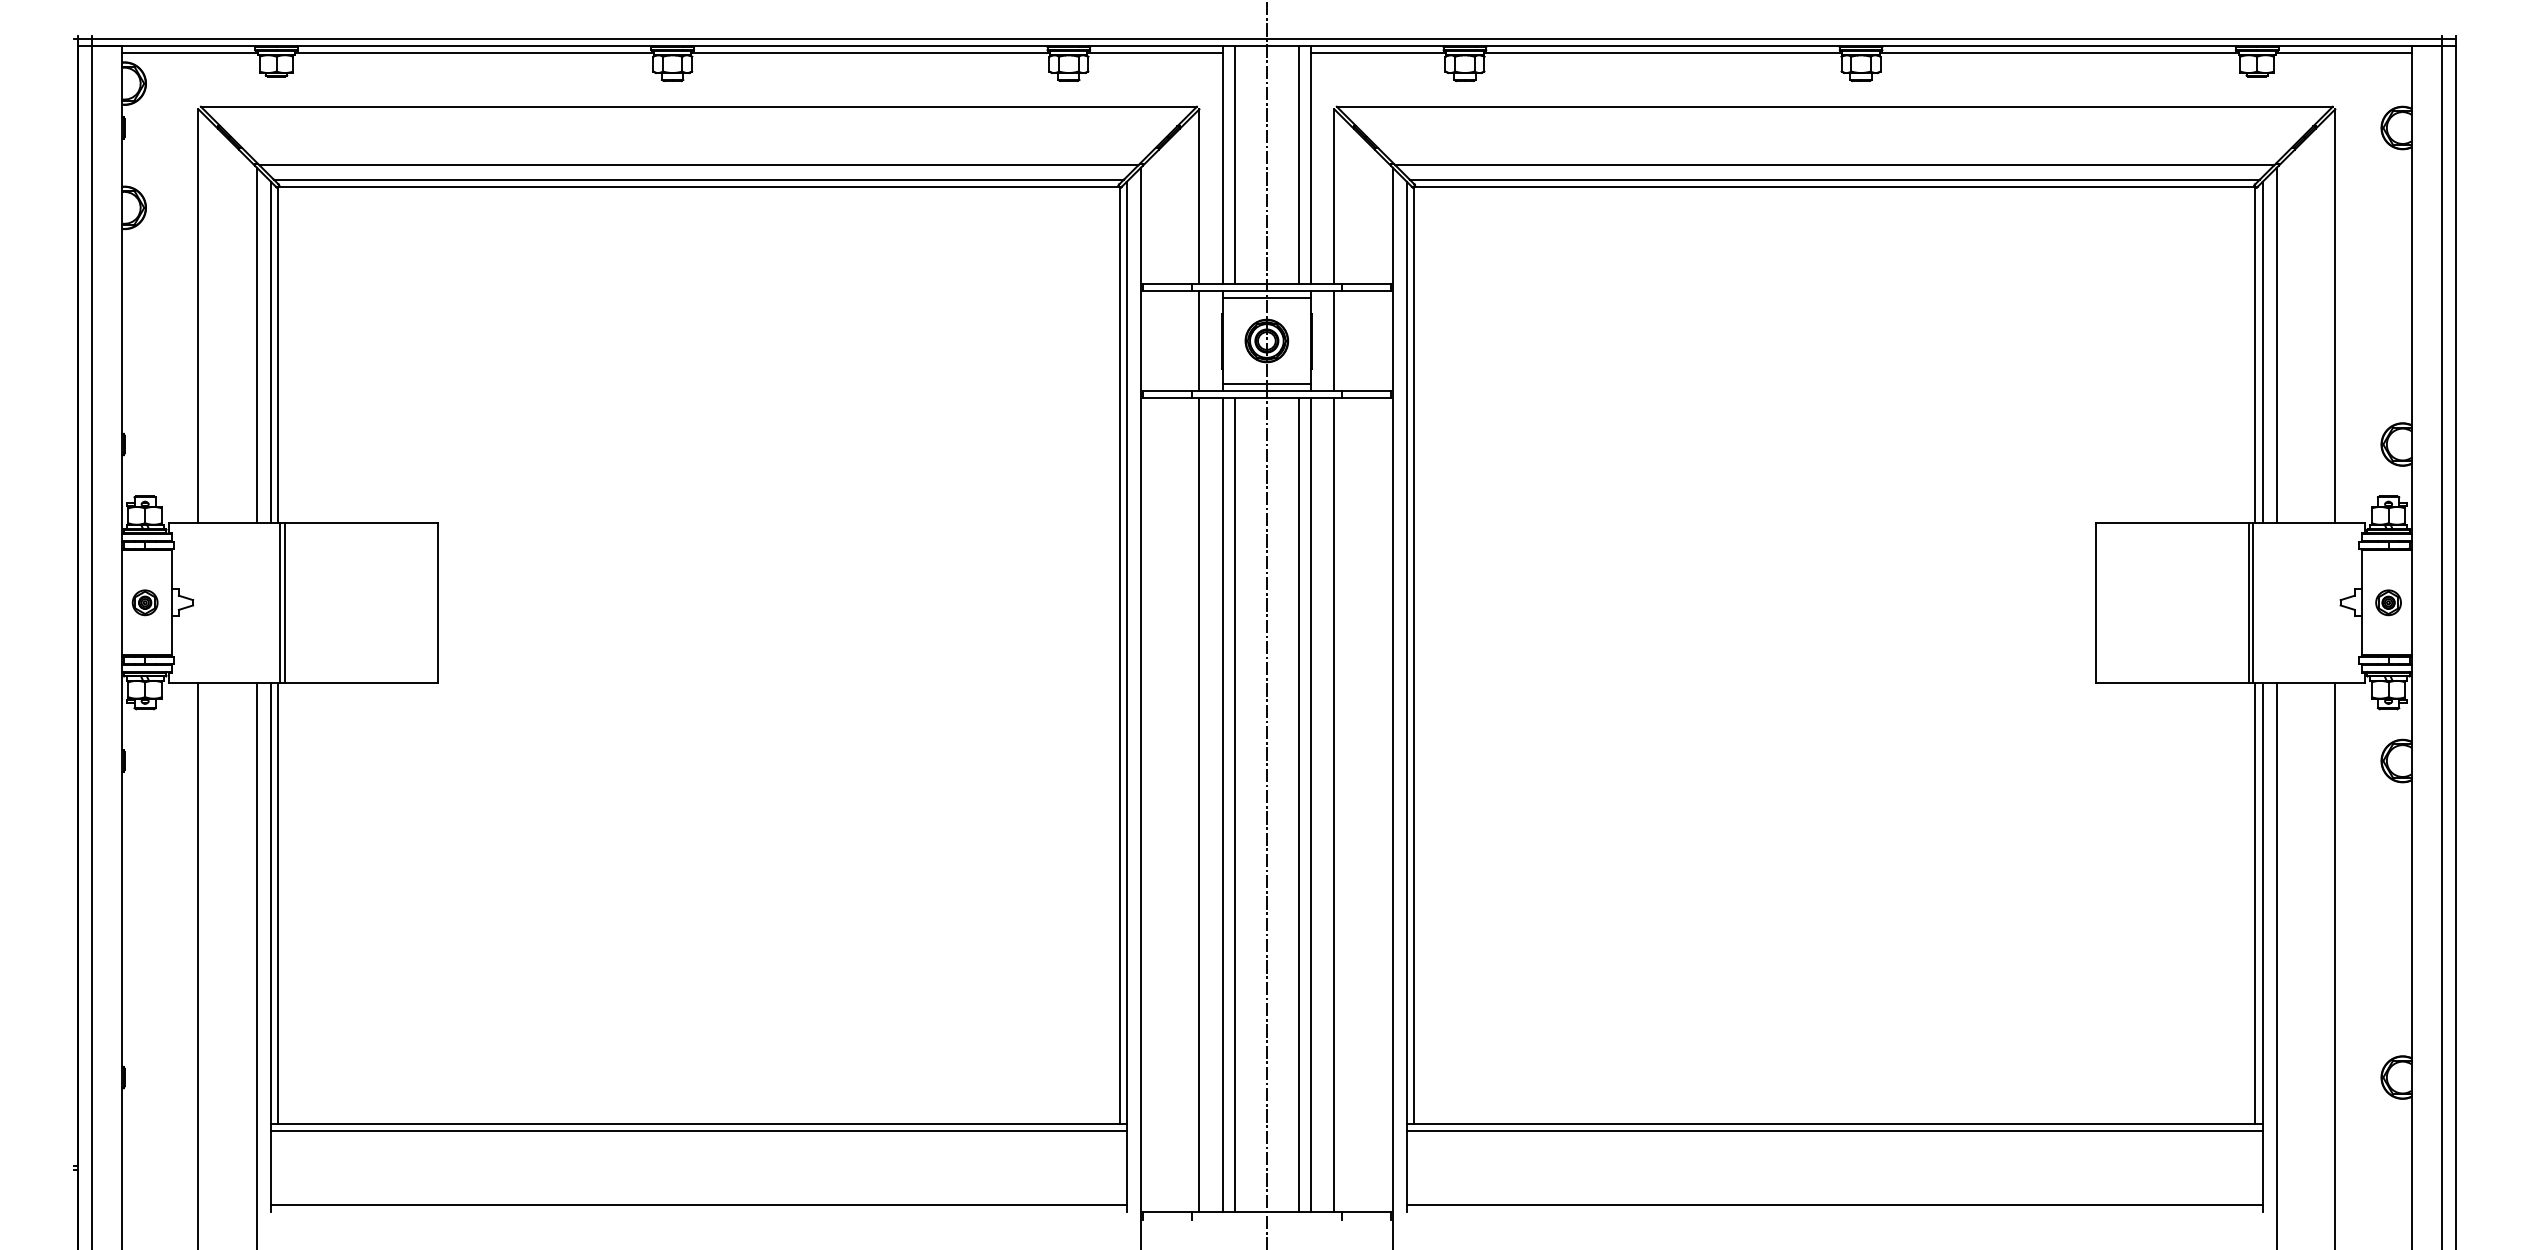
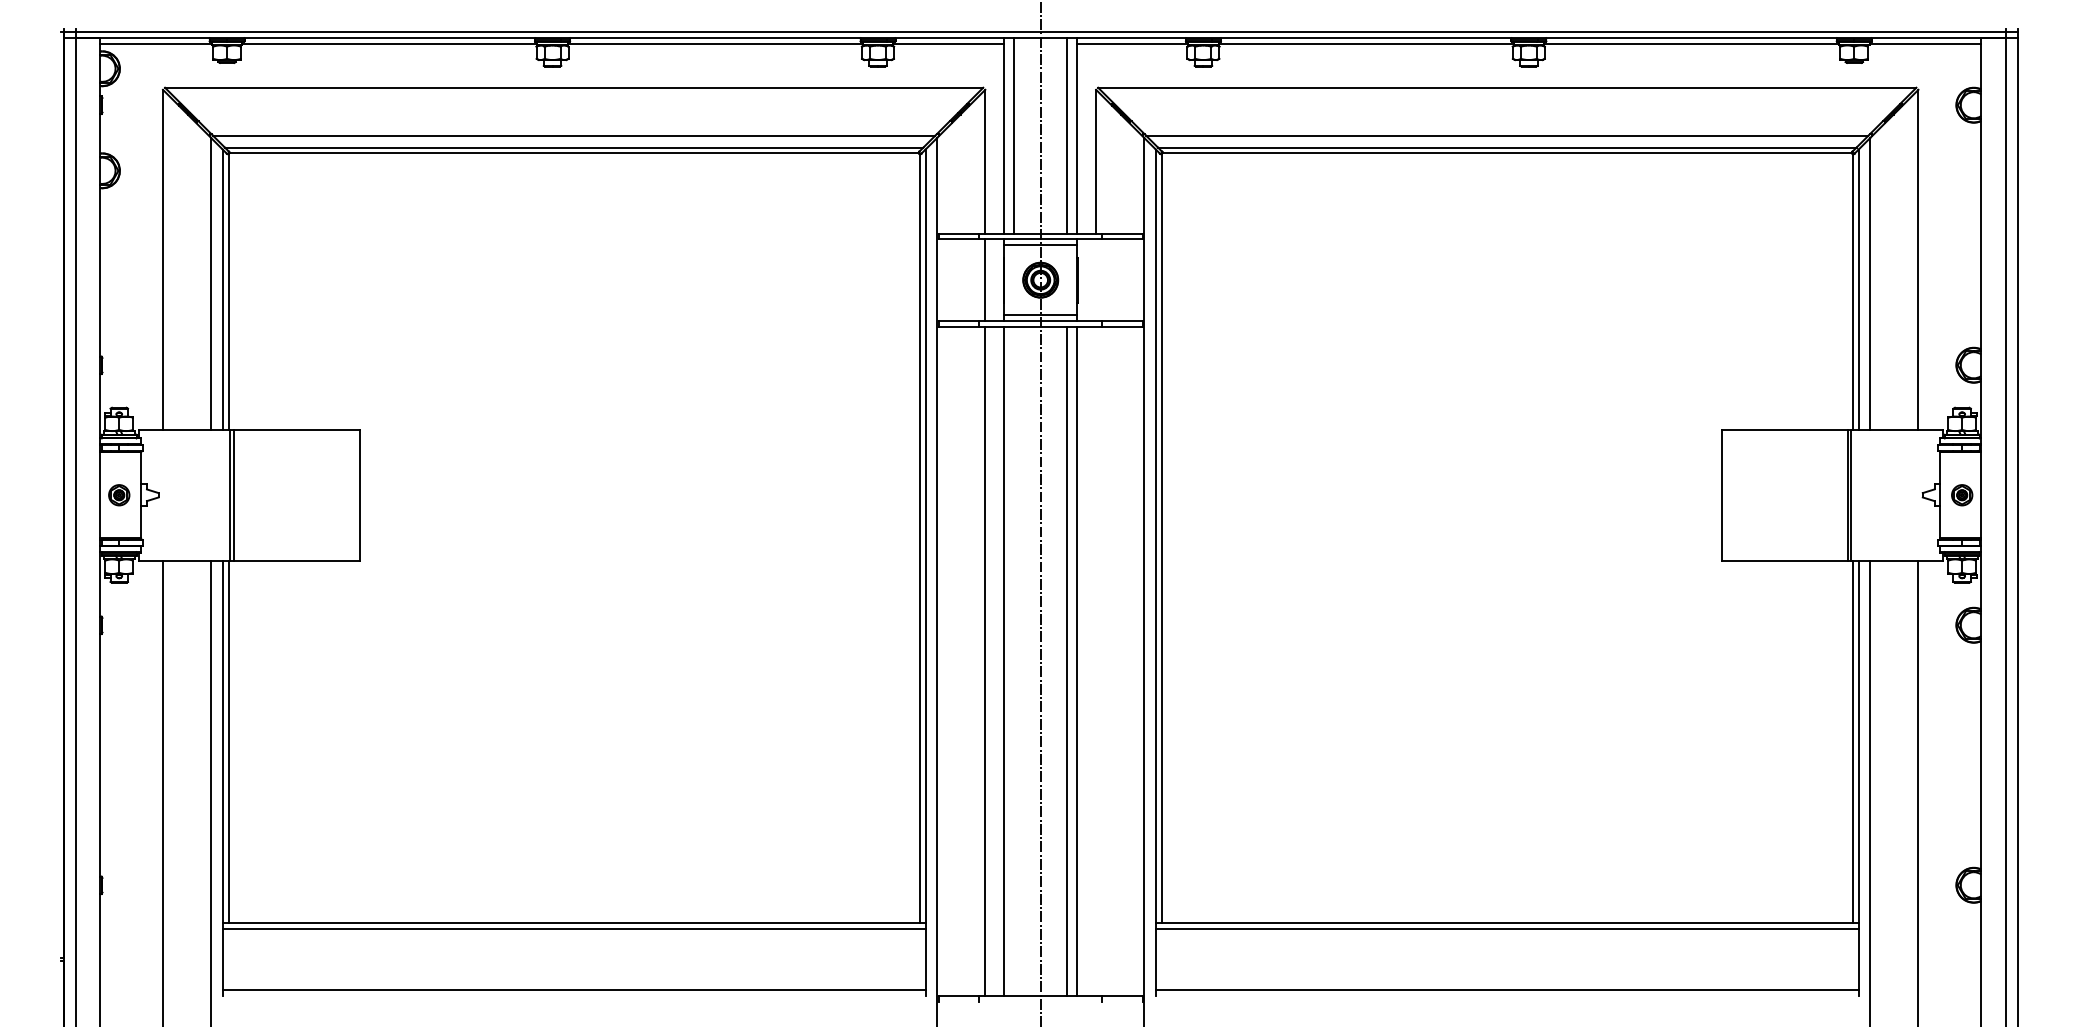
line: (1334, 341) -> (1096, 280), removed
line: (1234, 805) -> (1014, 661), removed
line: (1334, 805) -> (1096, 661), removed

